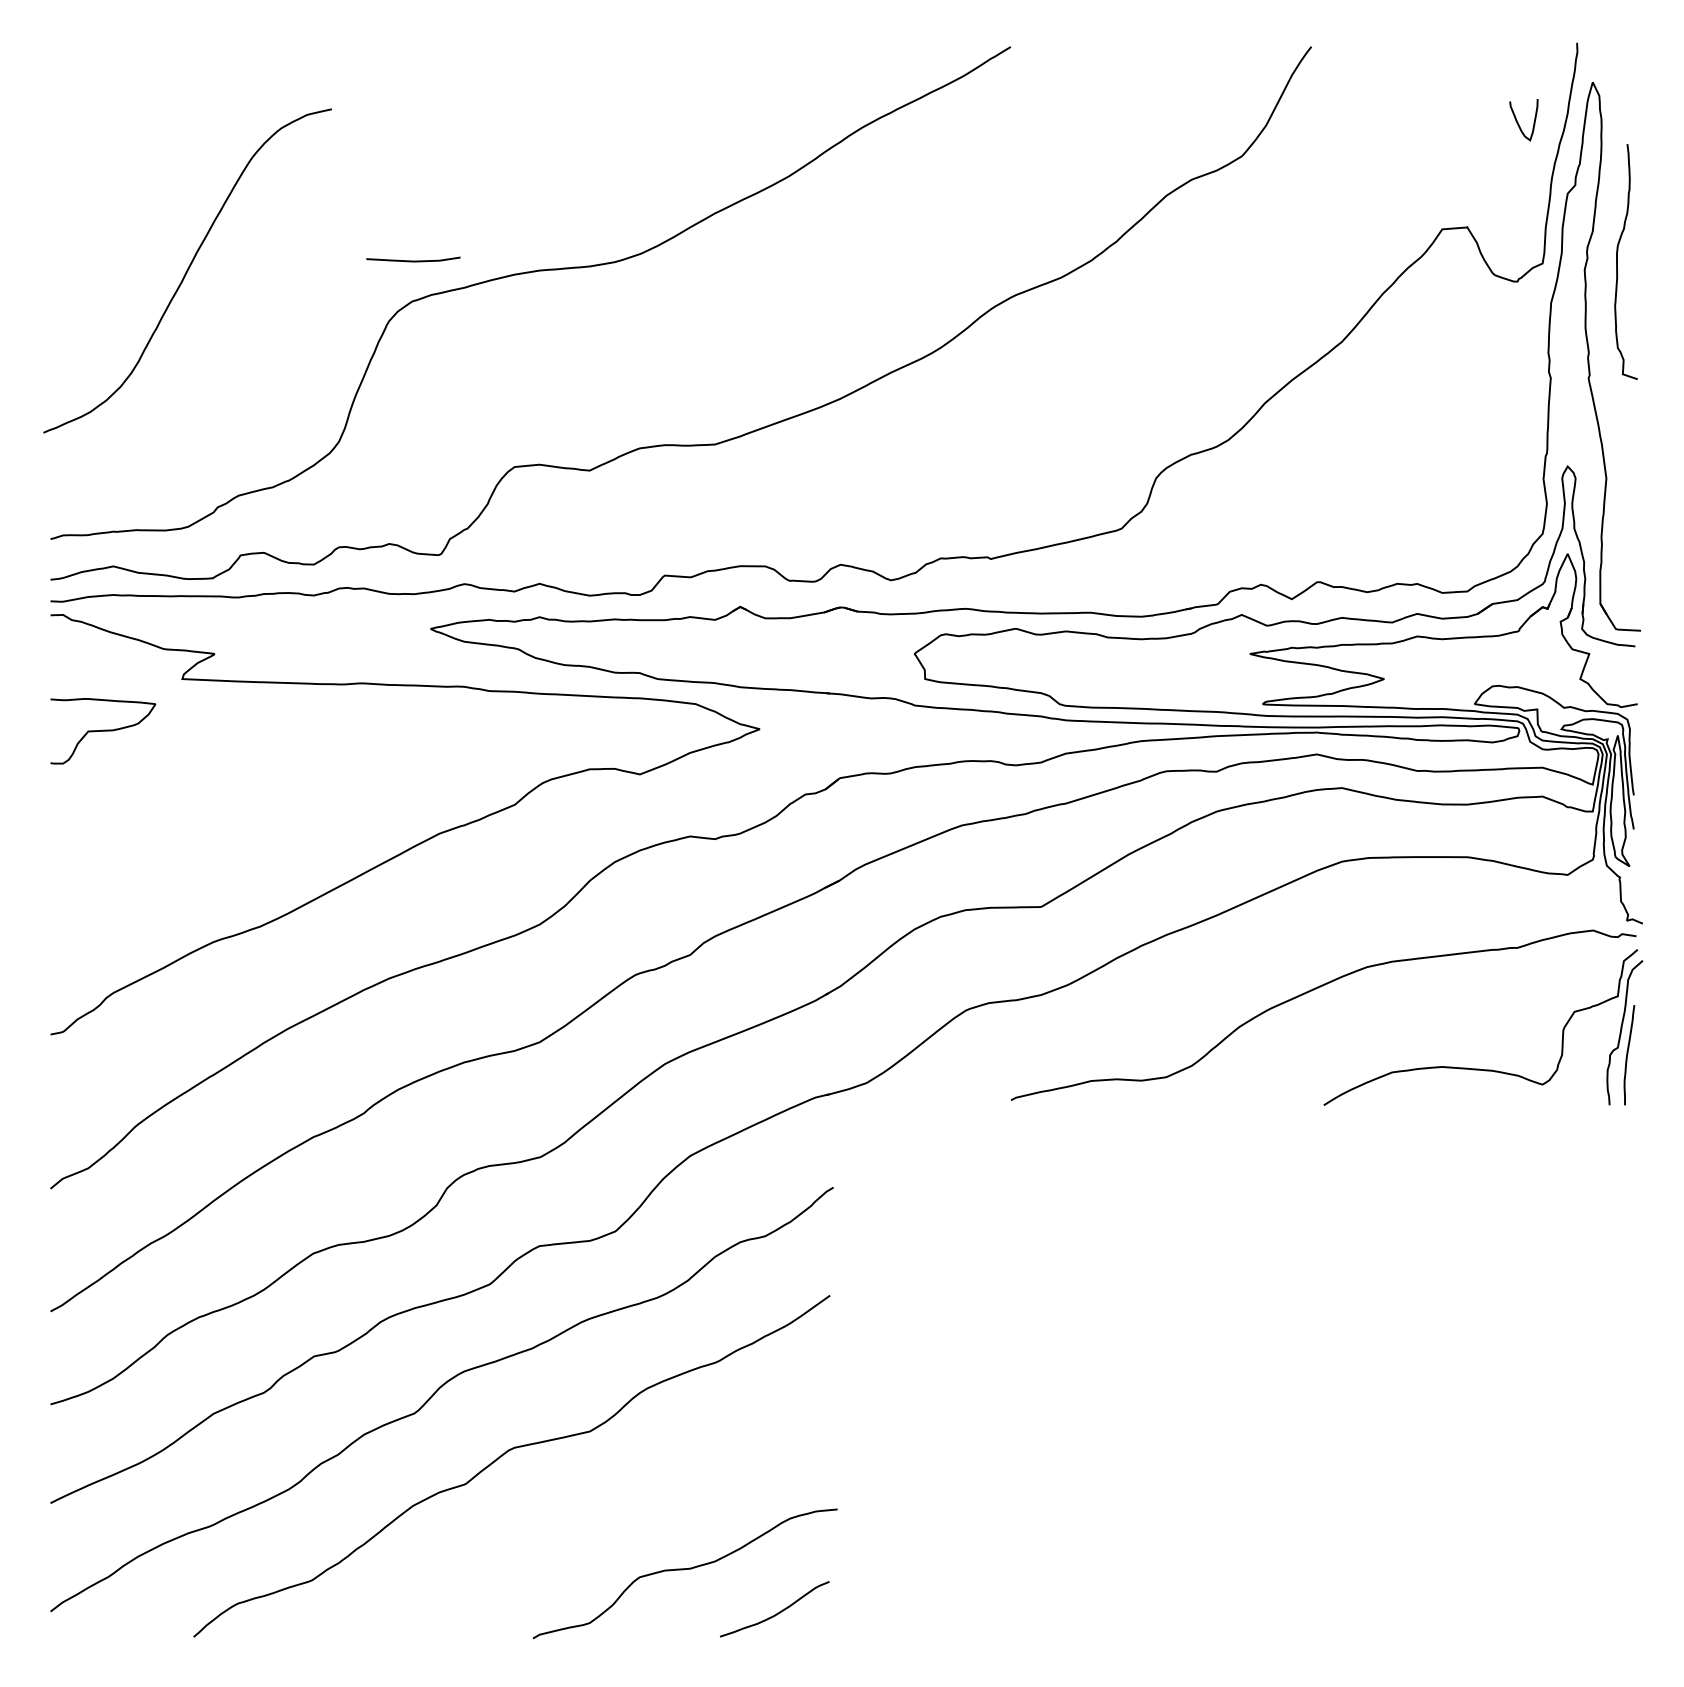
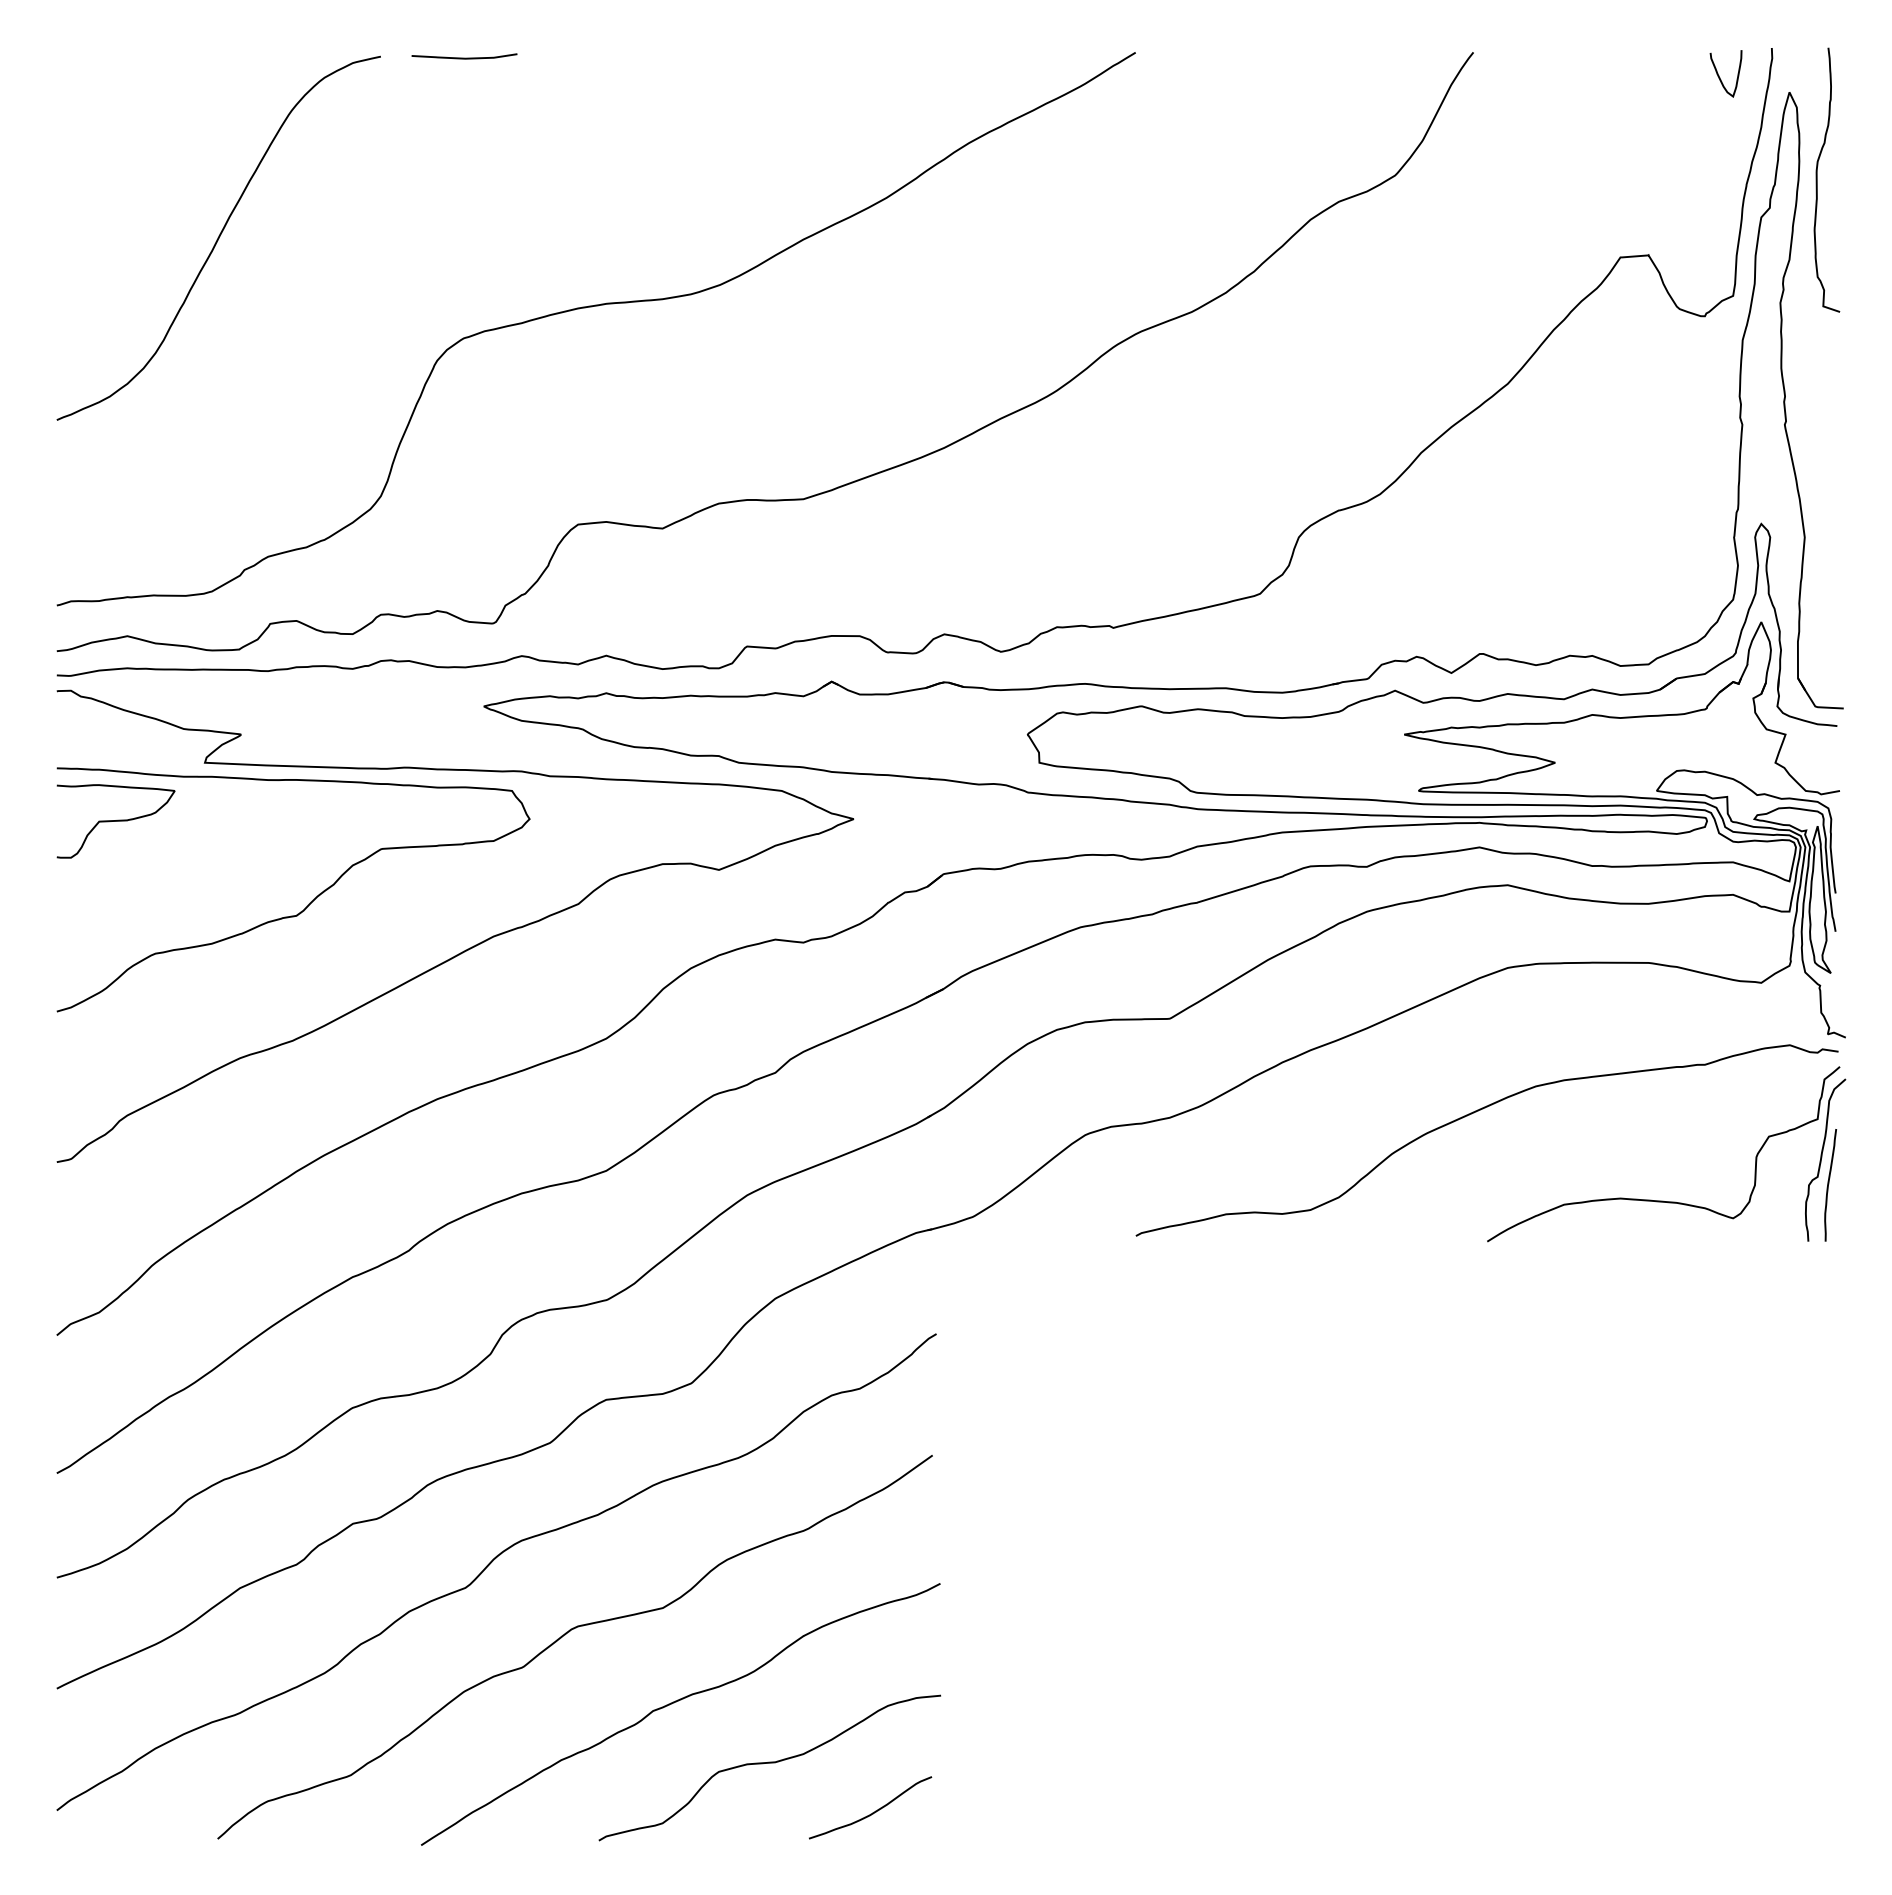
curve: (1518, 121) -> (1719, 75), moved
curve: (413, 260) -> (464, 57), moved
curve: (1617, 261) -> (1817, 179), moved
curve: (187, 270) -> (218, 237), moved
curve: (274, 805) -> (308, 904), added
curve: (600, 1516) -> (674, 1703), added

